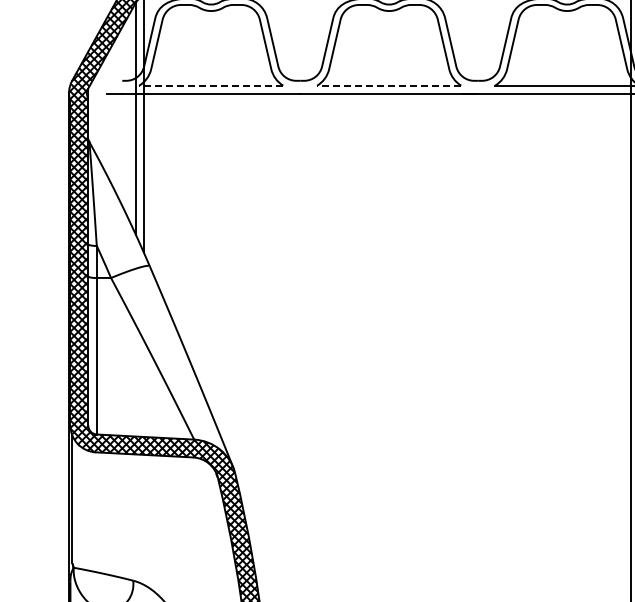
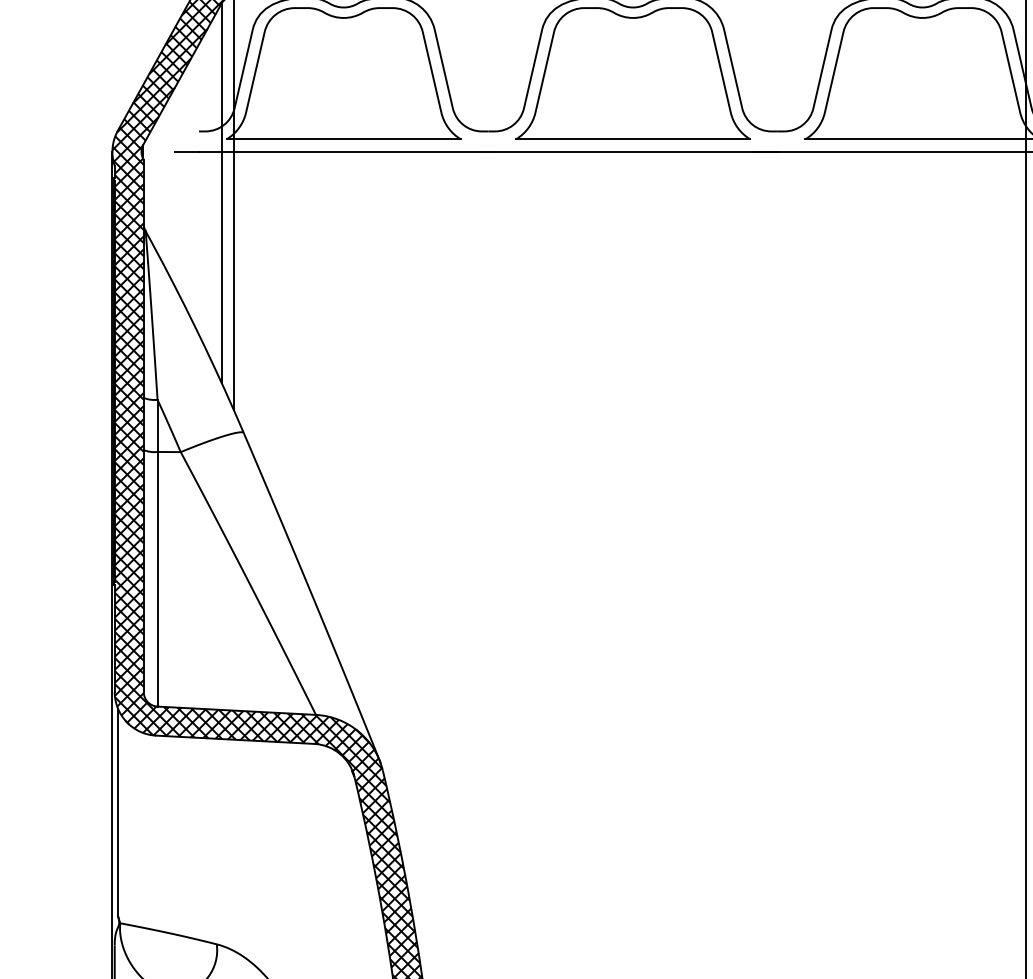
line: (210, 85) -> (342, 139), dashed -> solid
line: (388, 85) -> (631, 139), dashed -> solid

